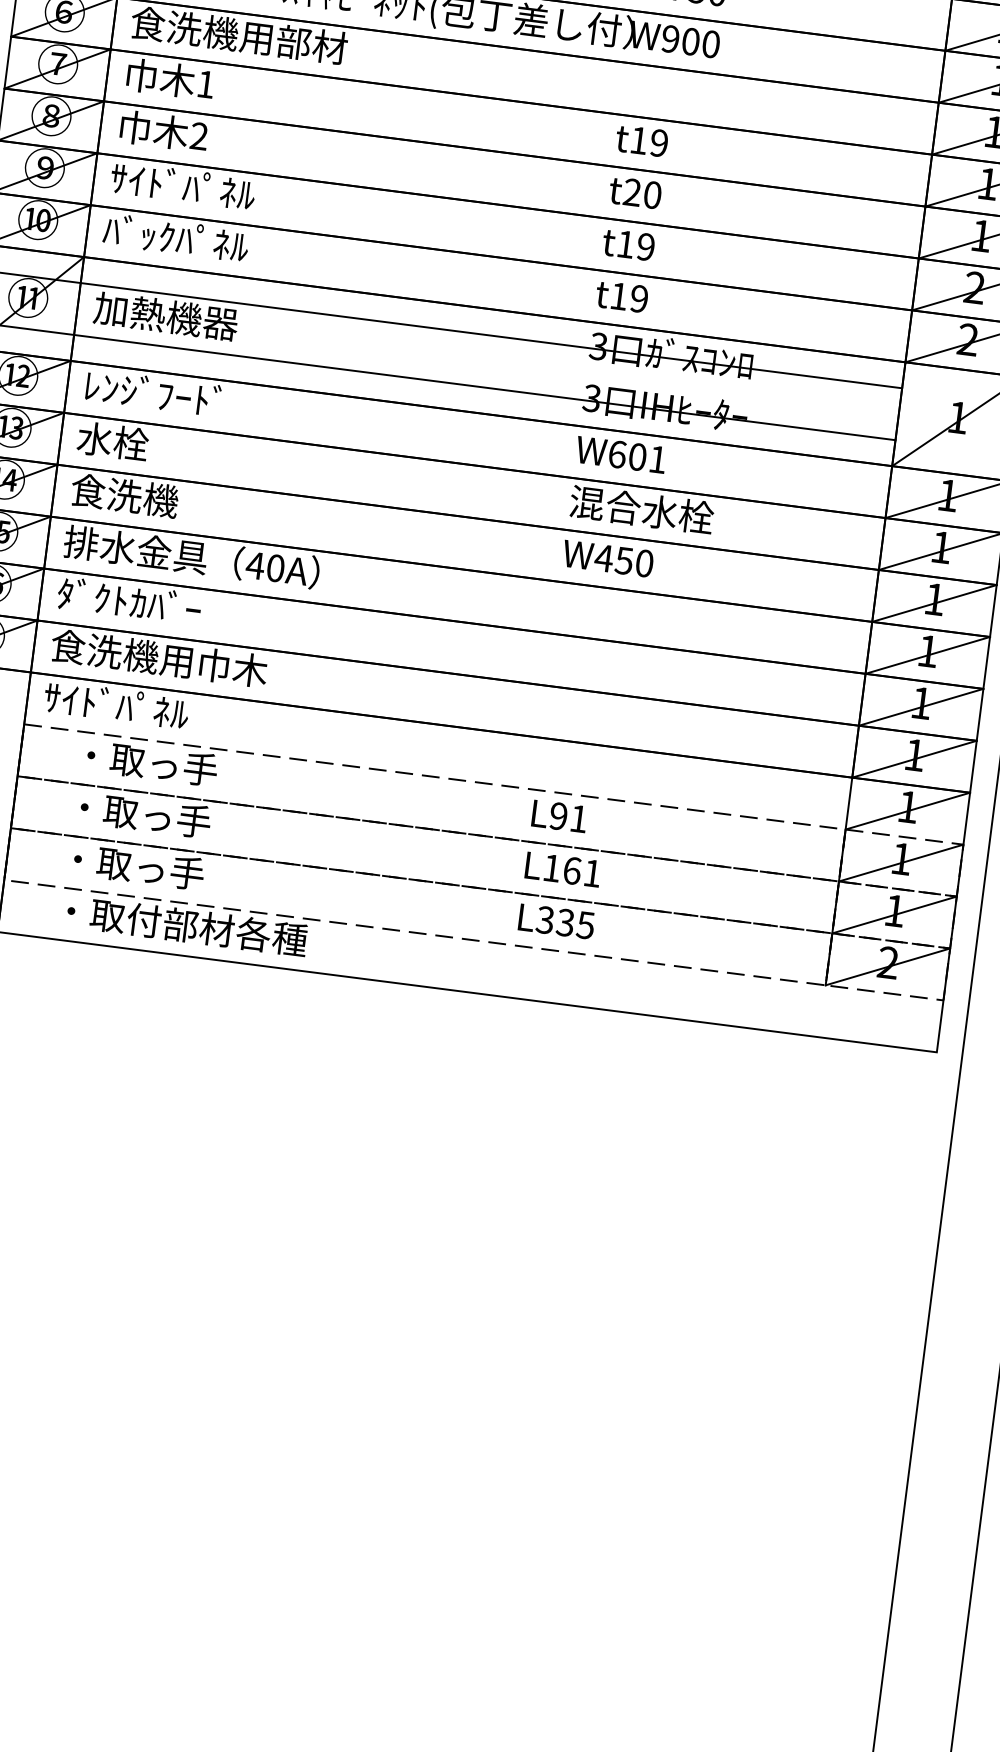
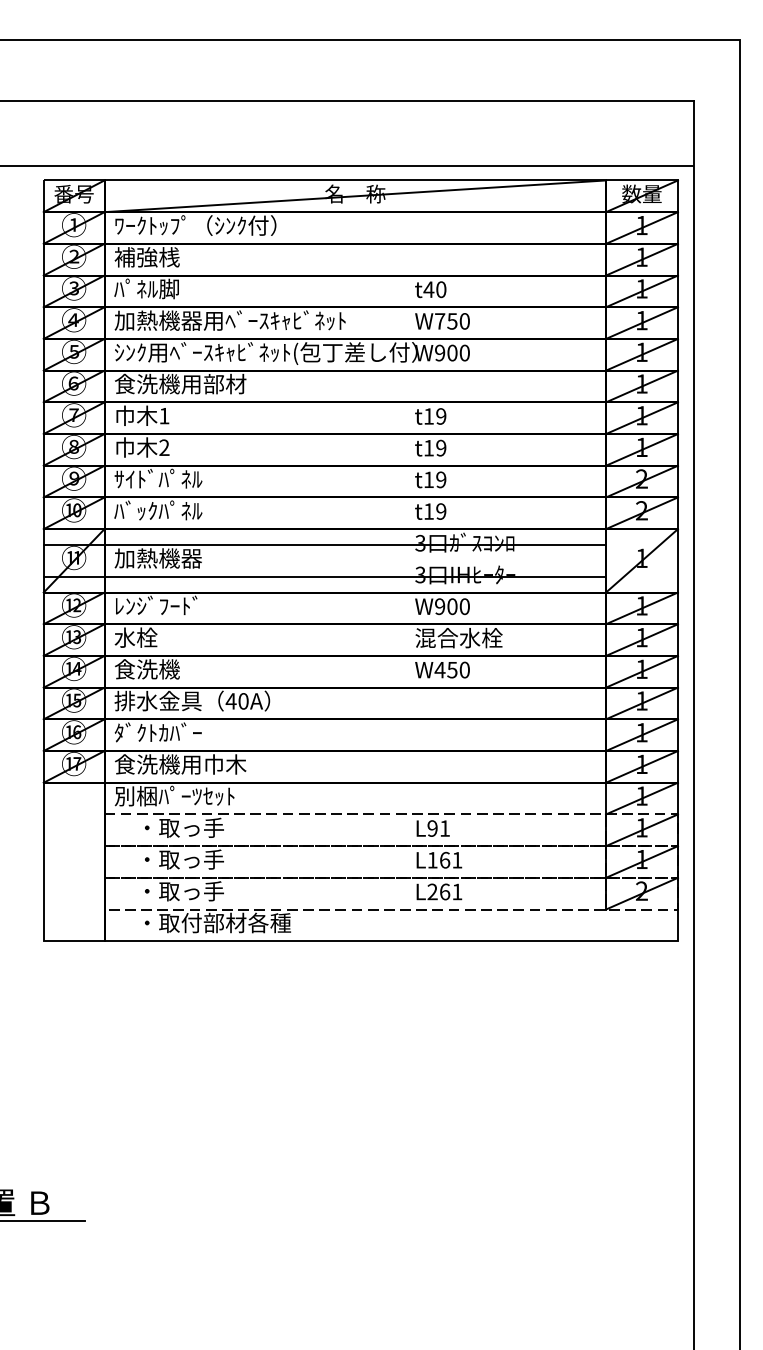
text: (641, 192) -> (434, 447), t20 -> t19
text: (637, 456) -> (452, 606), W601 -> W900
text: (142, 709) -> (174, 796), ｻｲﾄﾞﾊﾟﾈﾙ -> 別梱ﾊﾟｰﾂｾｯﾄ
text: (564, 921) -> (444, 891), L335 -> L261

